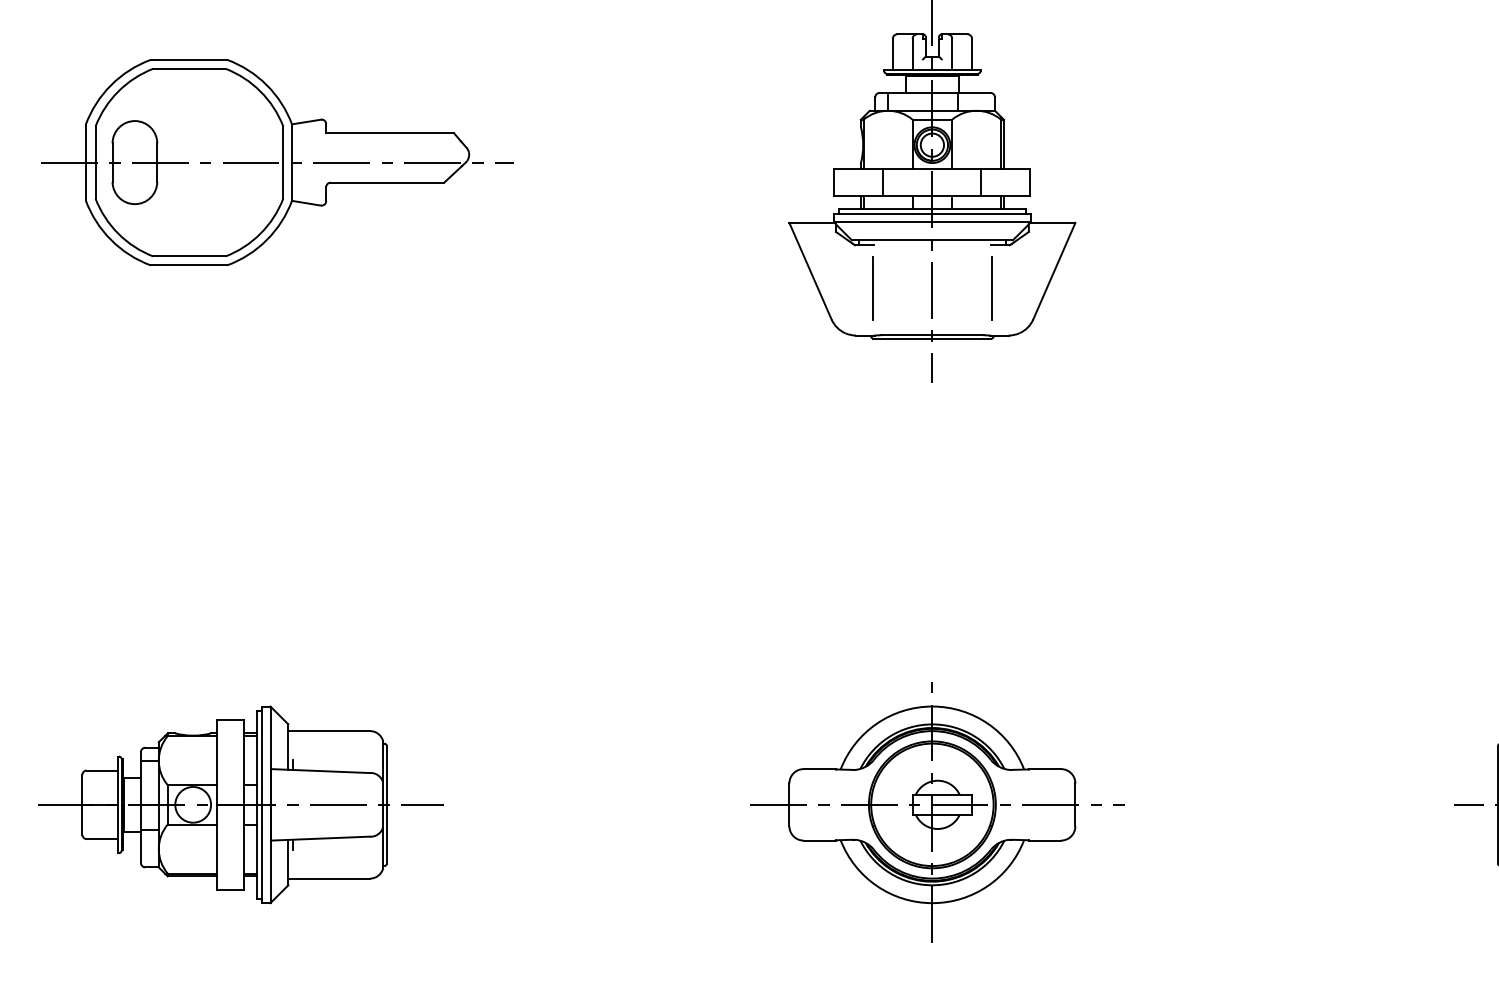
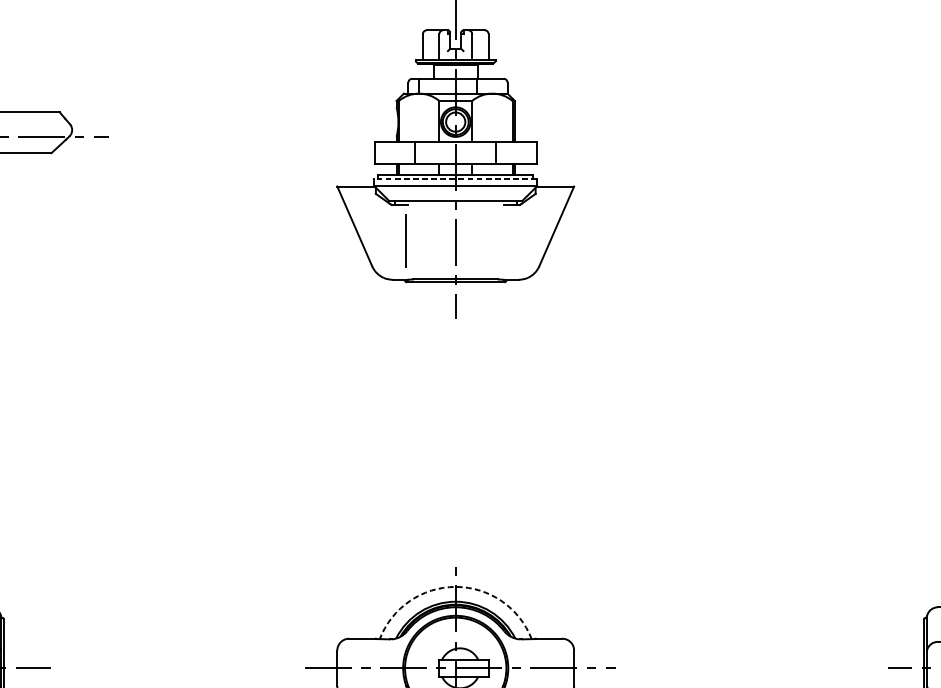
line: (931, 213) -> (454, 178), solid -> dashed
line: (992, 288) -> (505, 240), removed
arc: (932, 706) -> (455, 586), solid -> dashed

